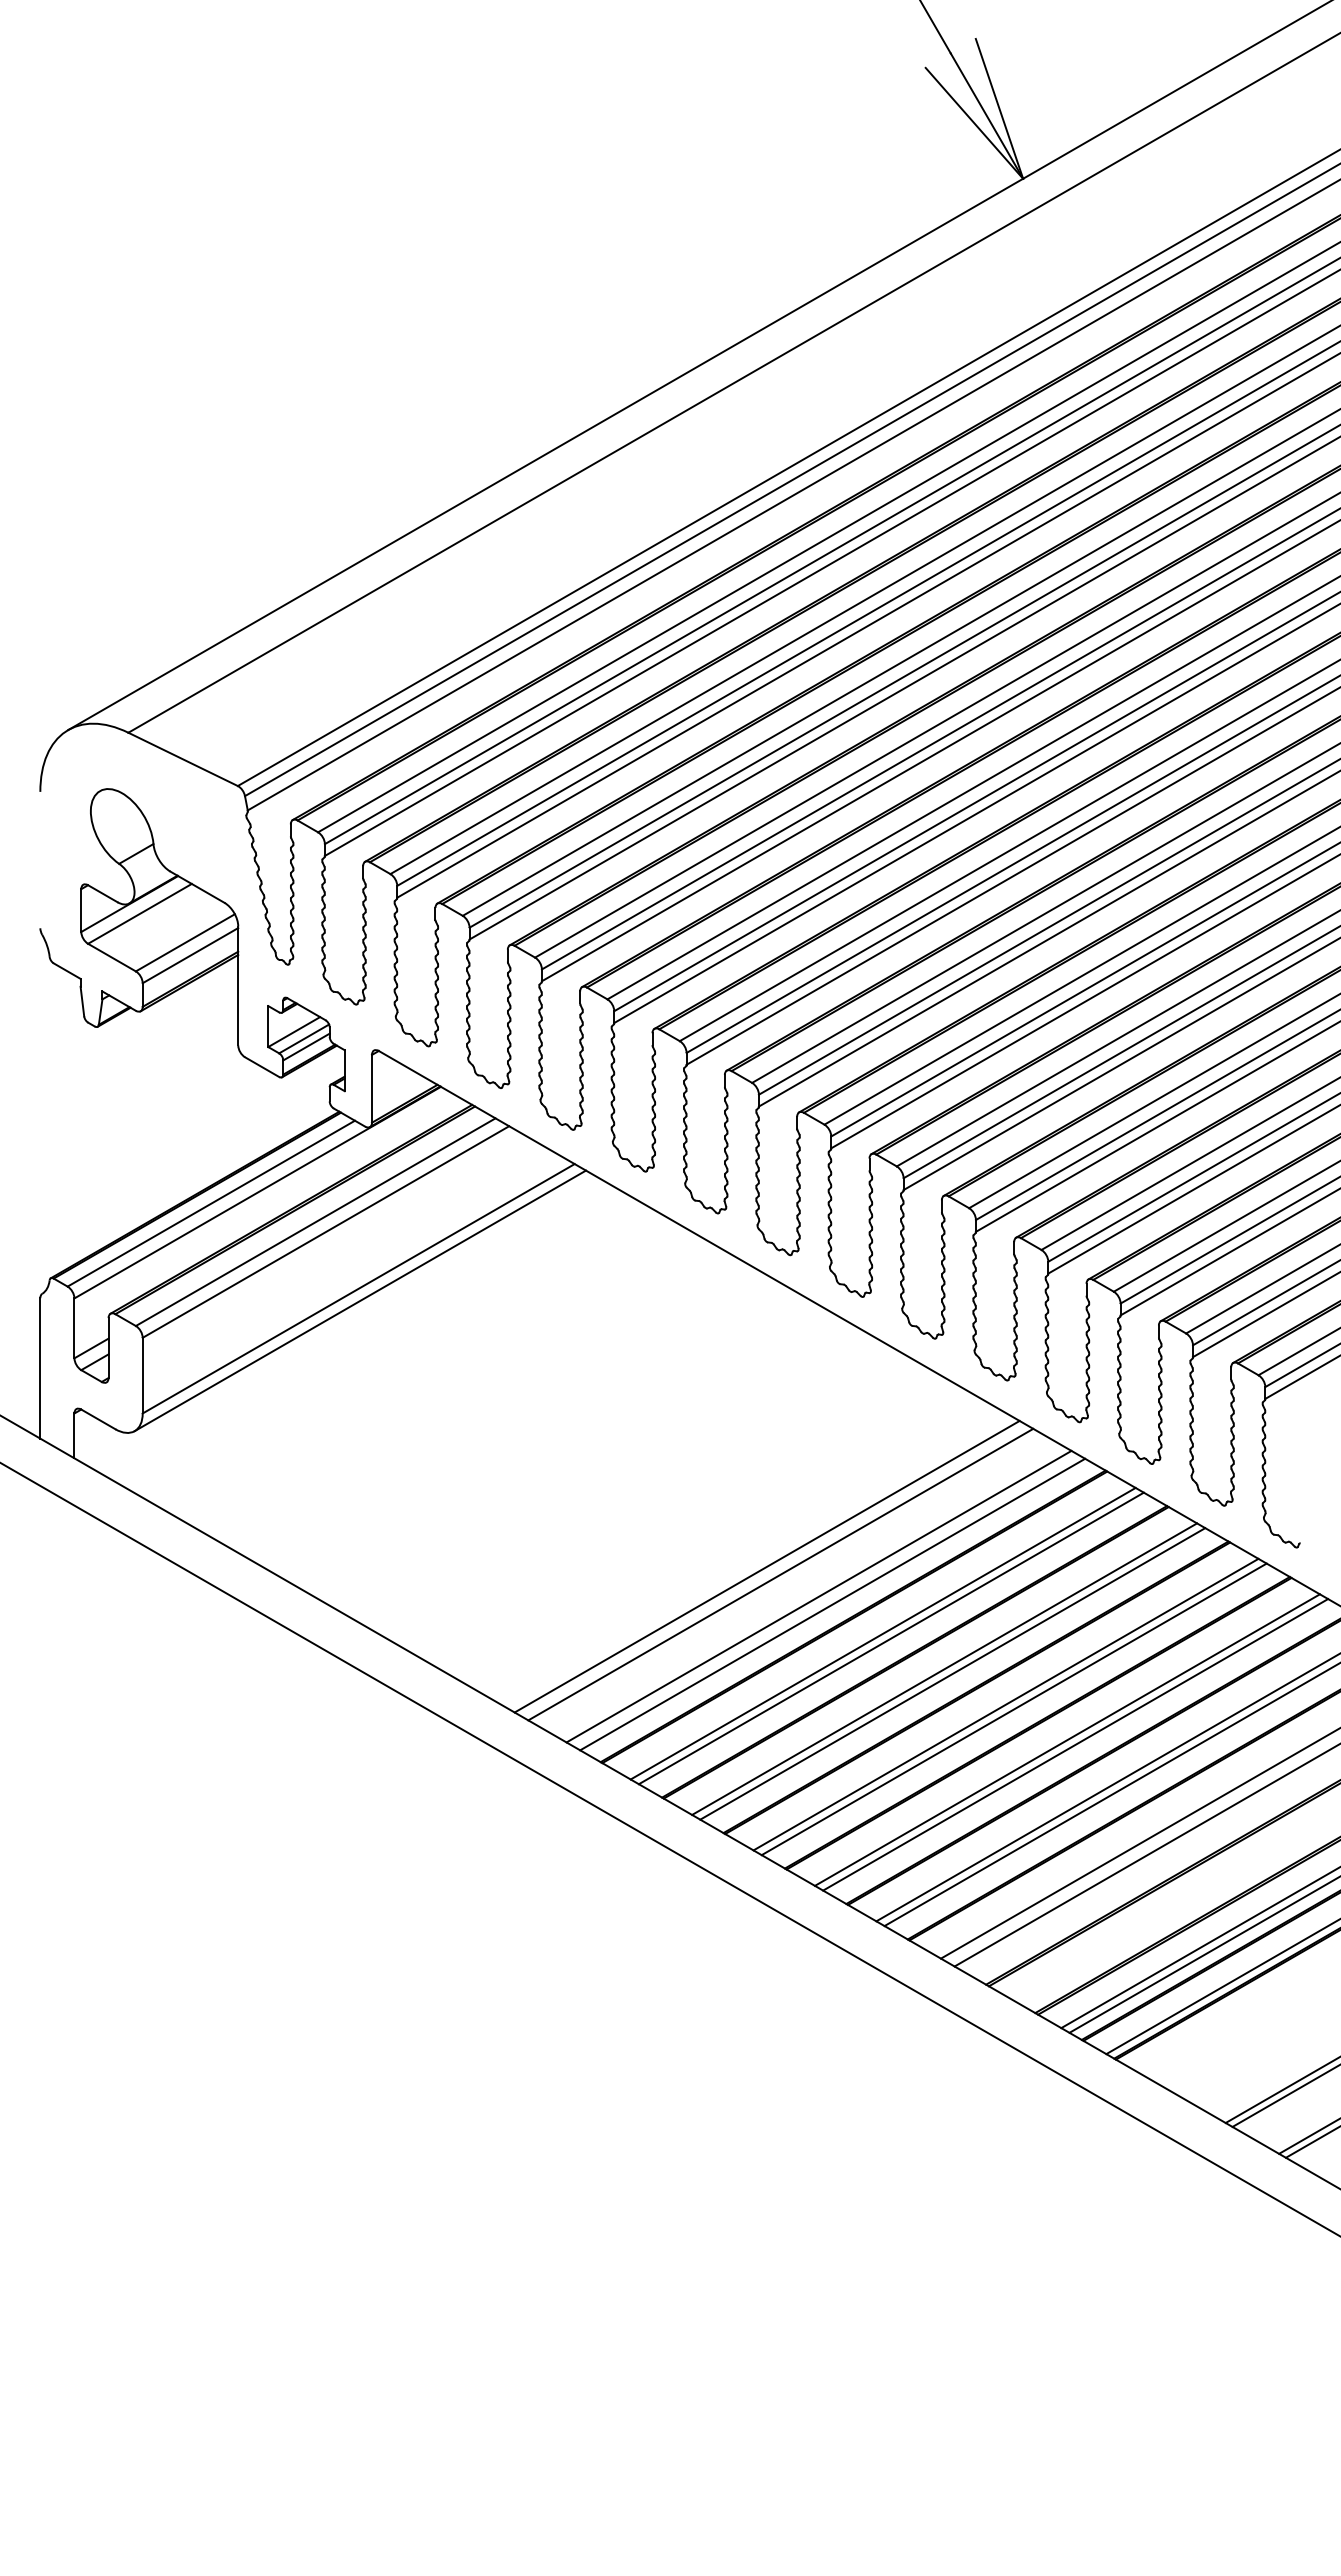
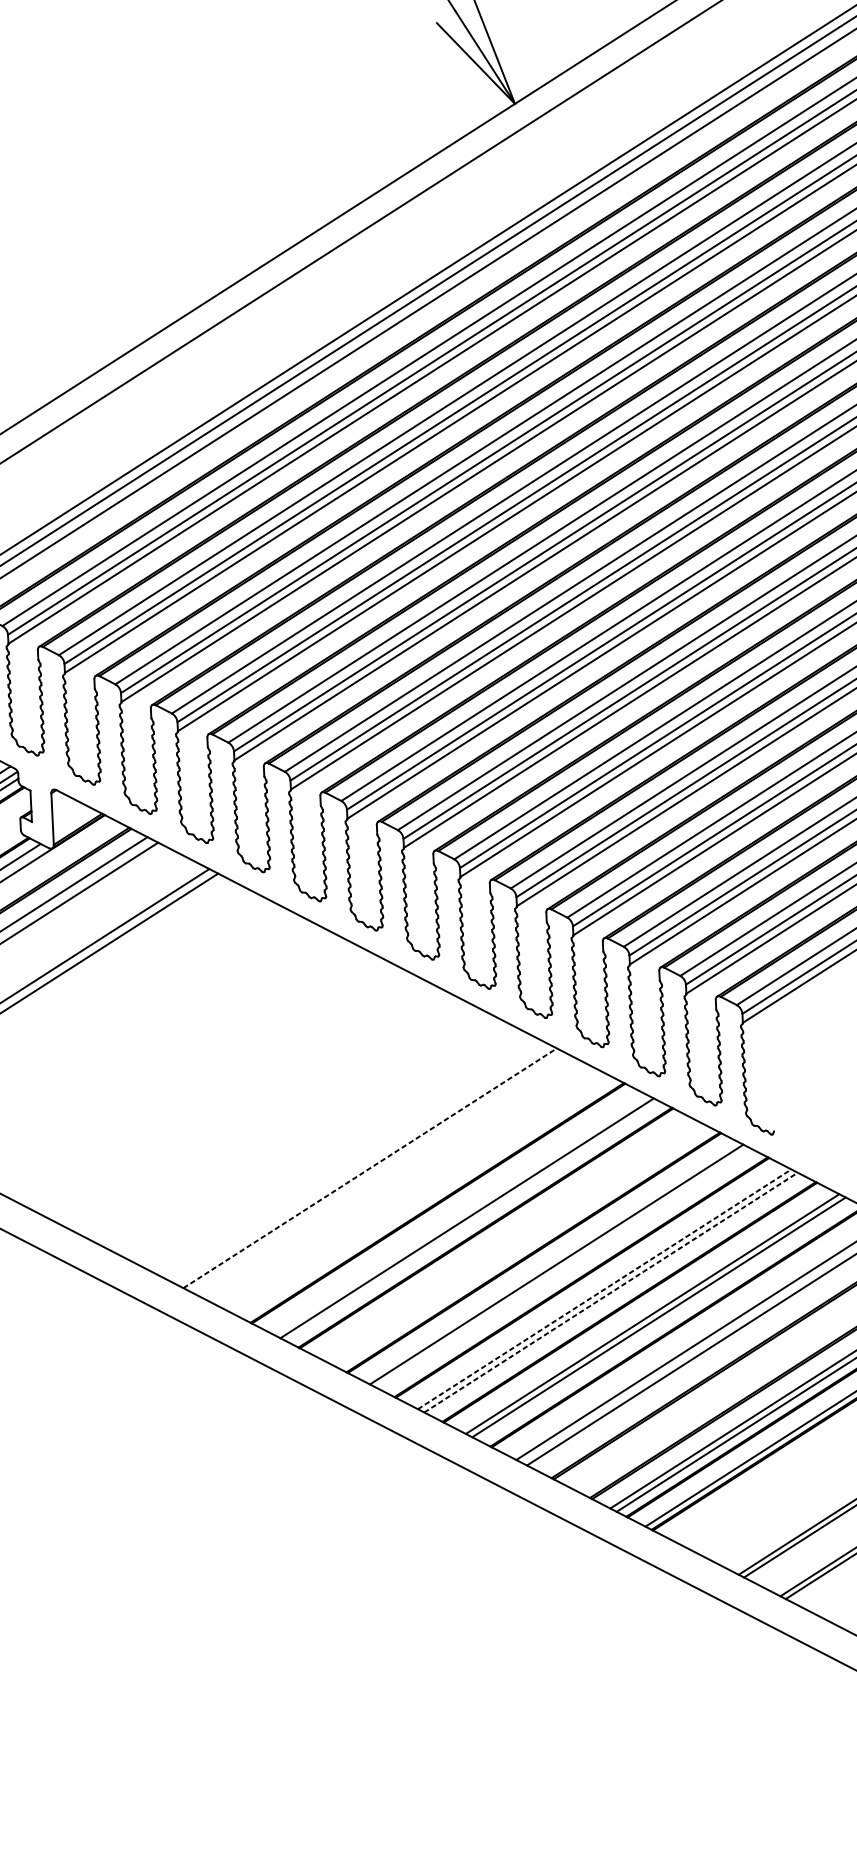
line: (767, 1566) -> (370, 1168), solid -> dashed
line: (780, 1574) -> (380, 1173), removed
line: (818, 1596) -> (410, 1189), removed
line: (832, 1604) -> (421, 1194), removed
line: (882, 1633) -> (460, 1214), removed
line: (944, 1668) -> (508, 1239), removed
line: (952, 1673) -> (514, 1242), removed
line: (1013, 1709) -> (562, 1268), removed
line: (1067, 1740) -> (604, 1289), solid -> dashed
line: (1075, 1744) -> (610, 1292), solid -> dashed

